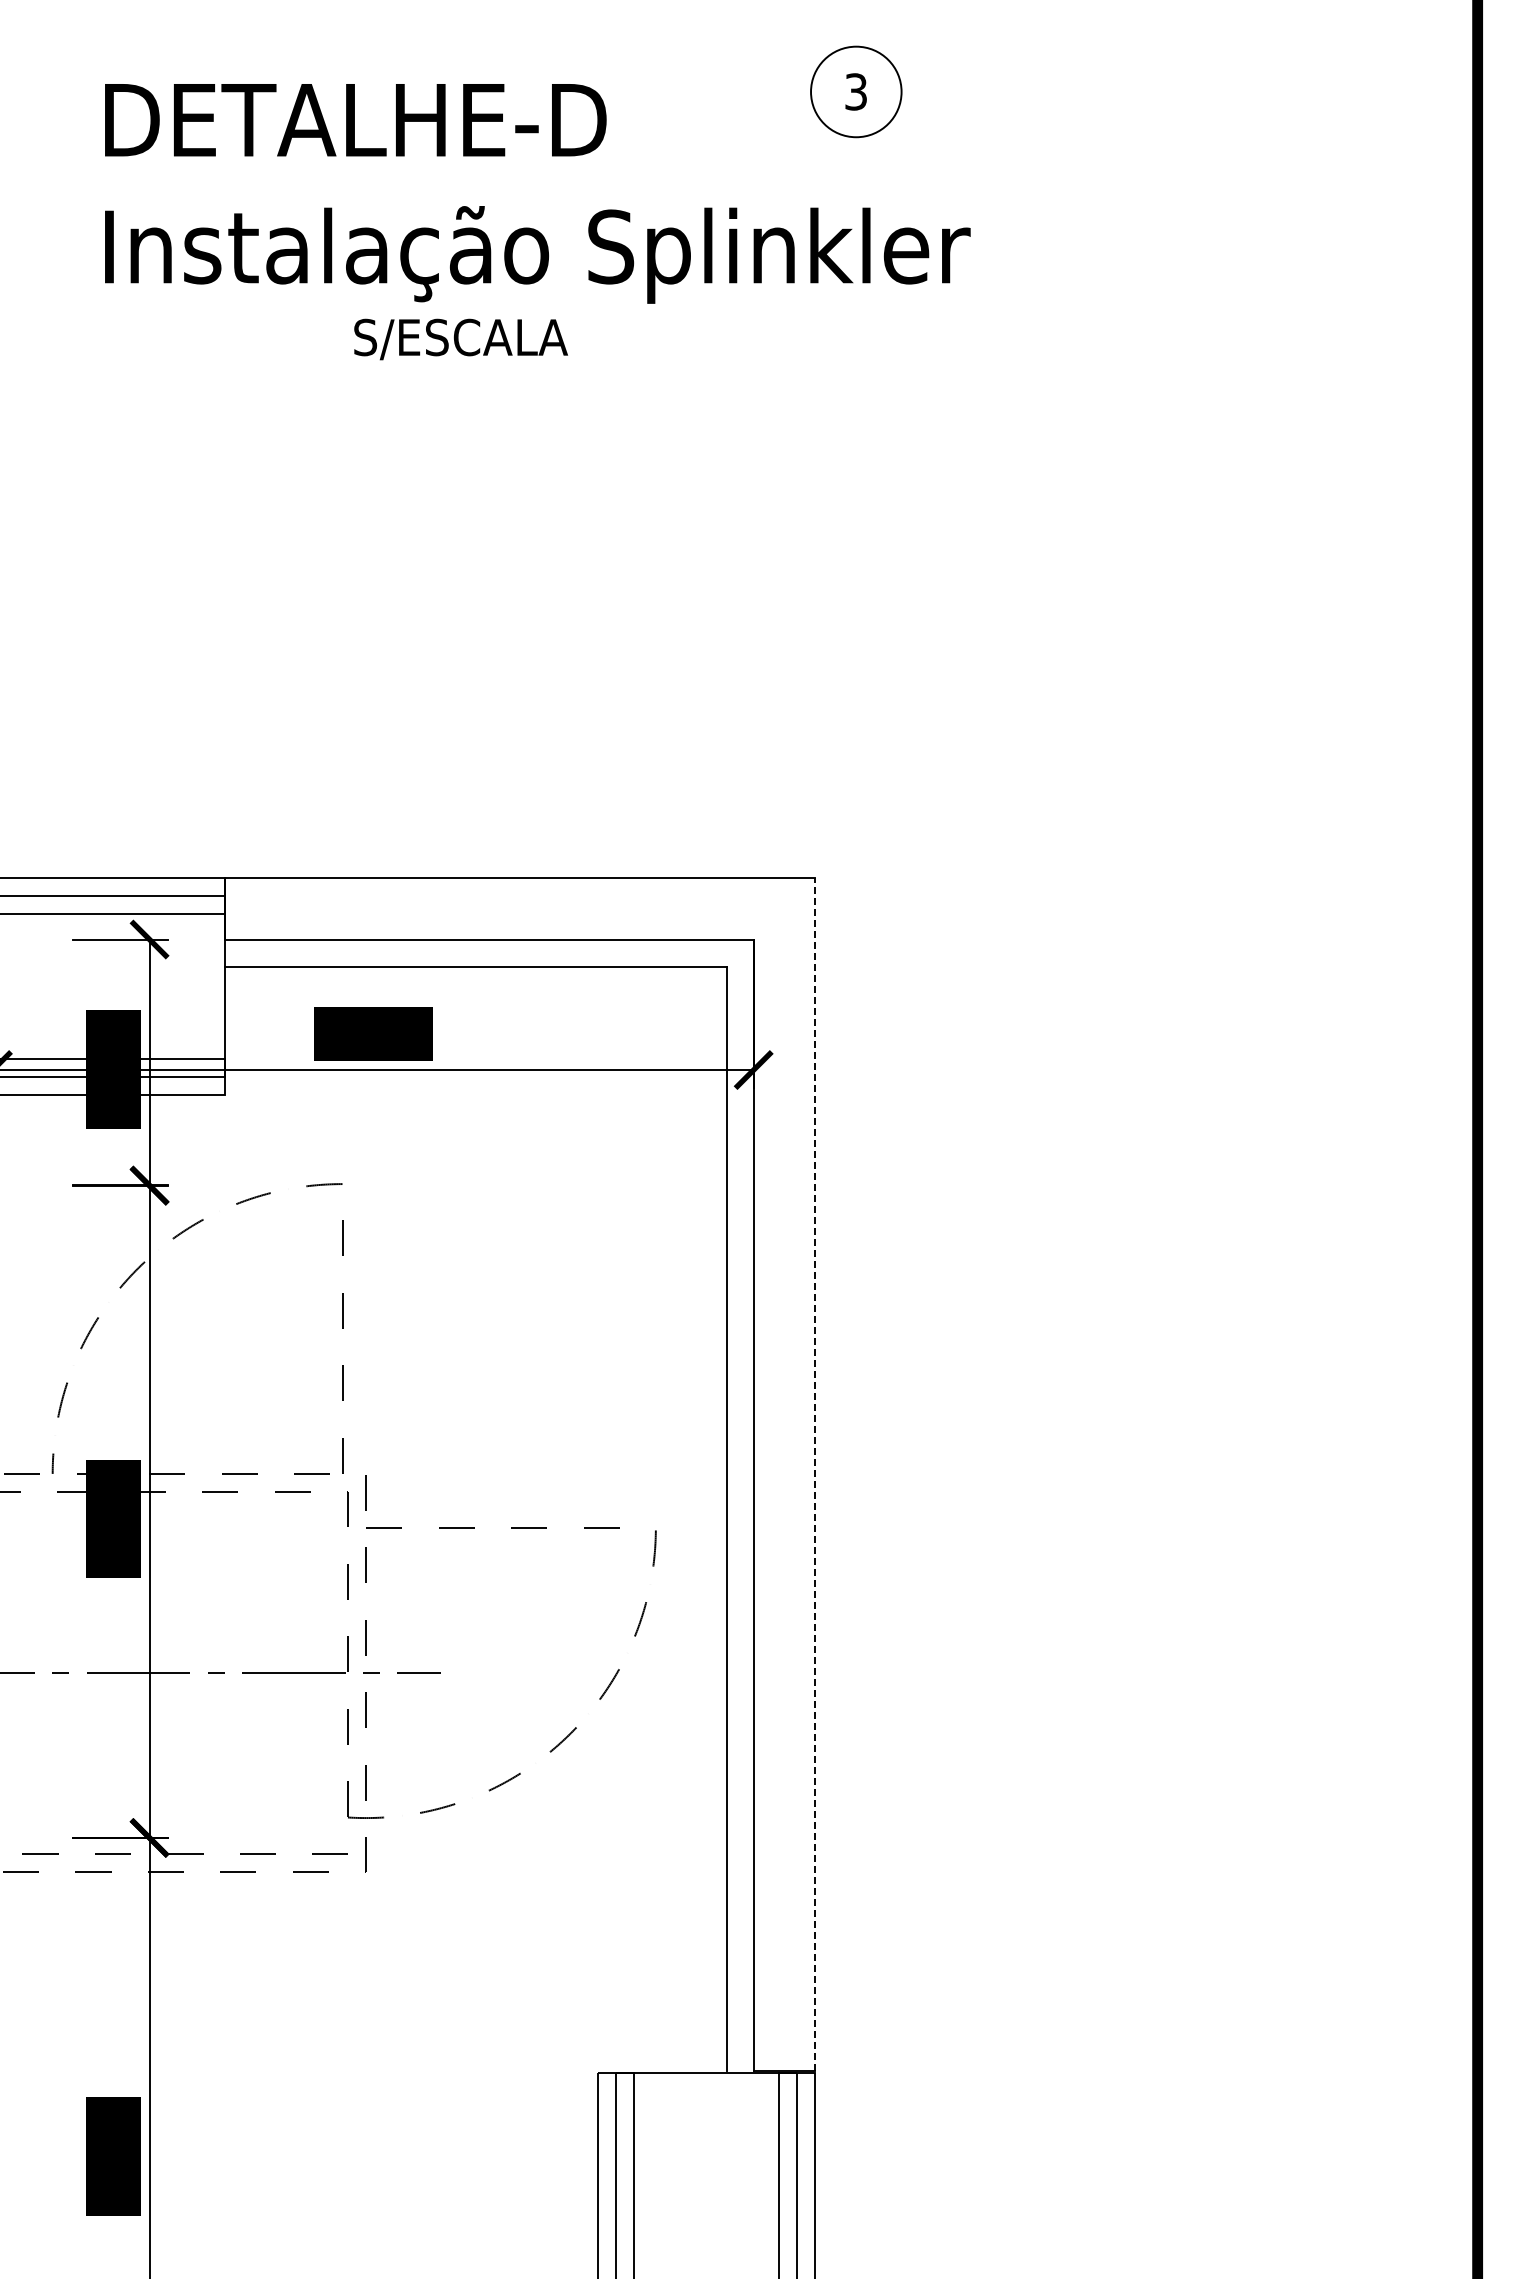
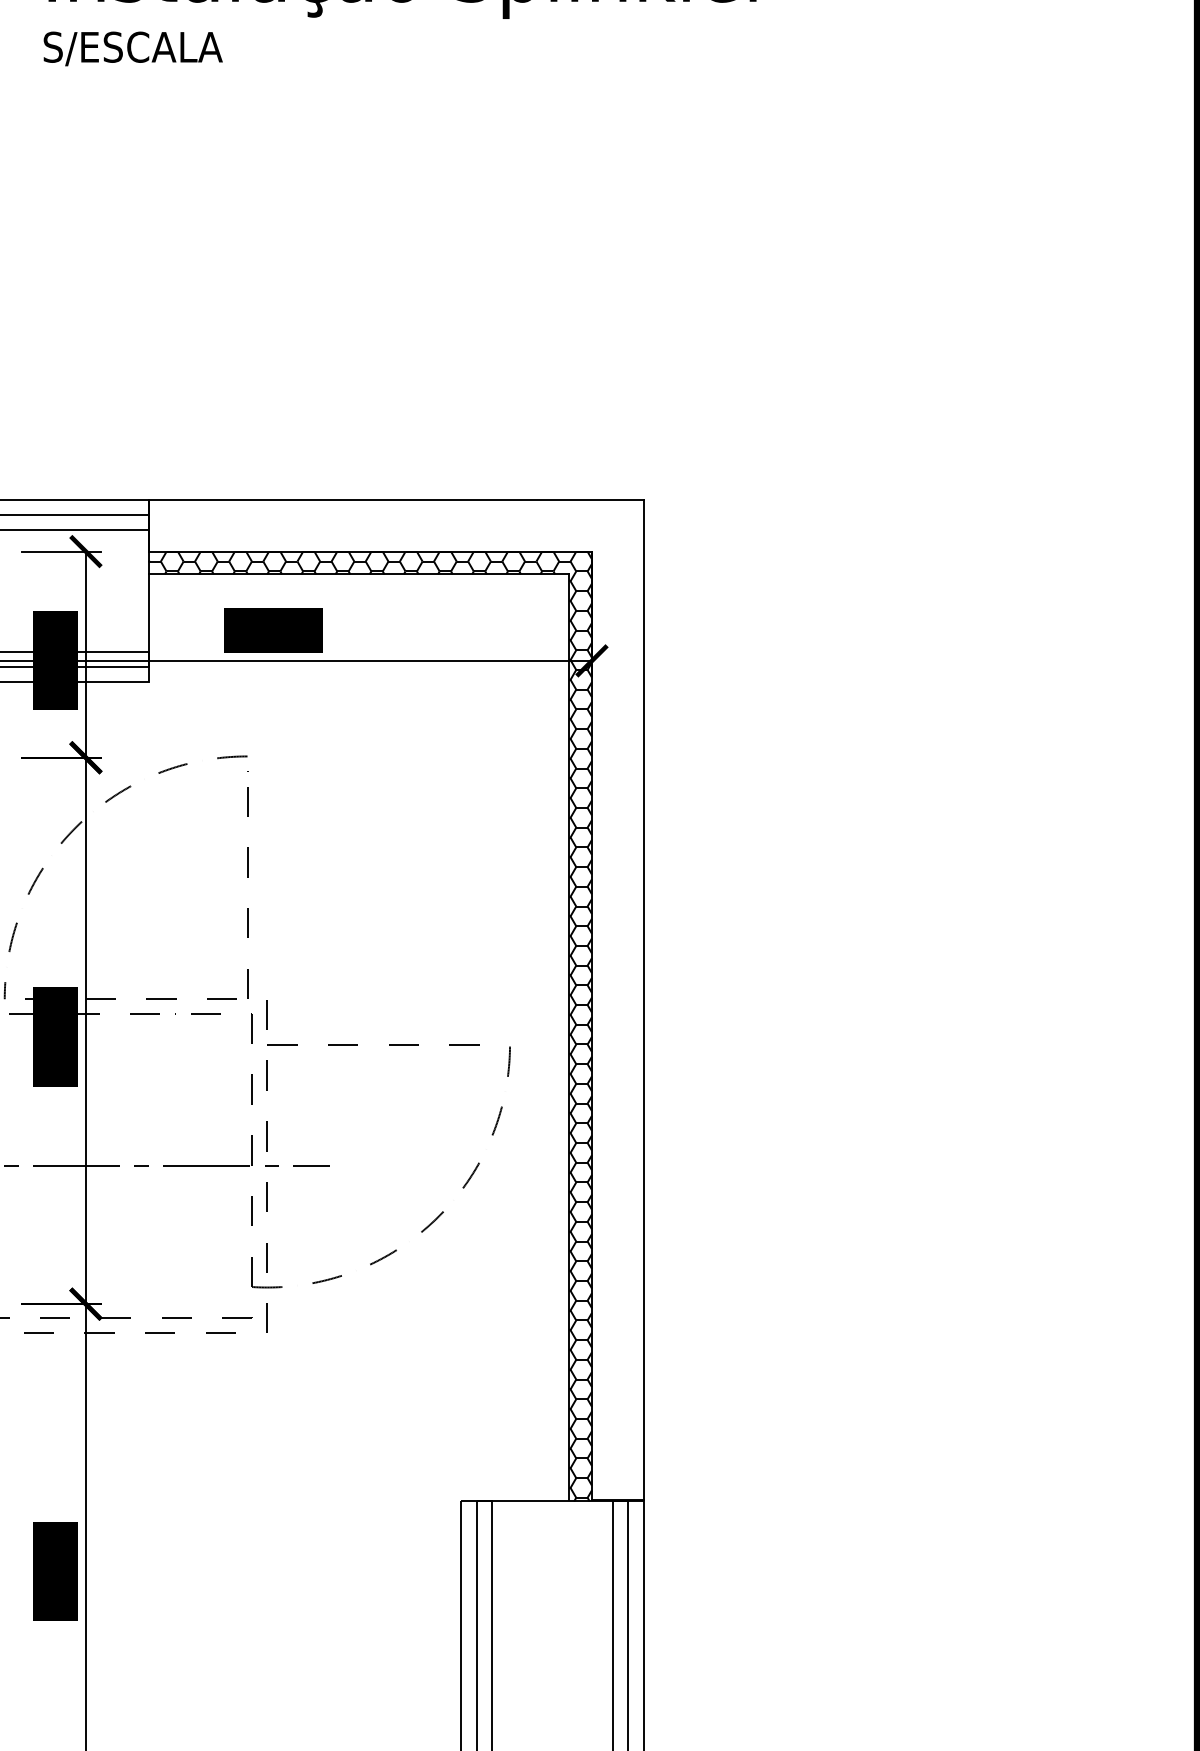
text: (460, 339) -> (132, 48), moved
line: (815, 1474) -> (643, 999), dashed -> solid
hatch: (488, 1506) -> (369, 1026), added

